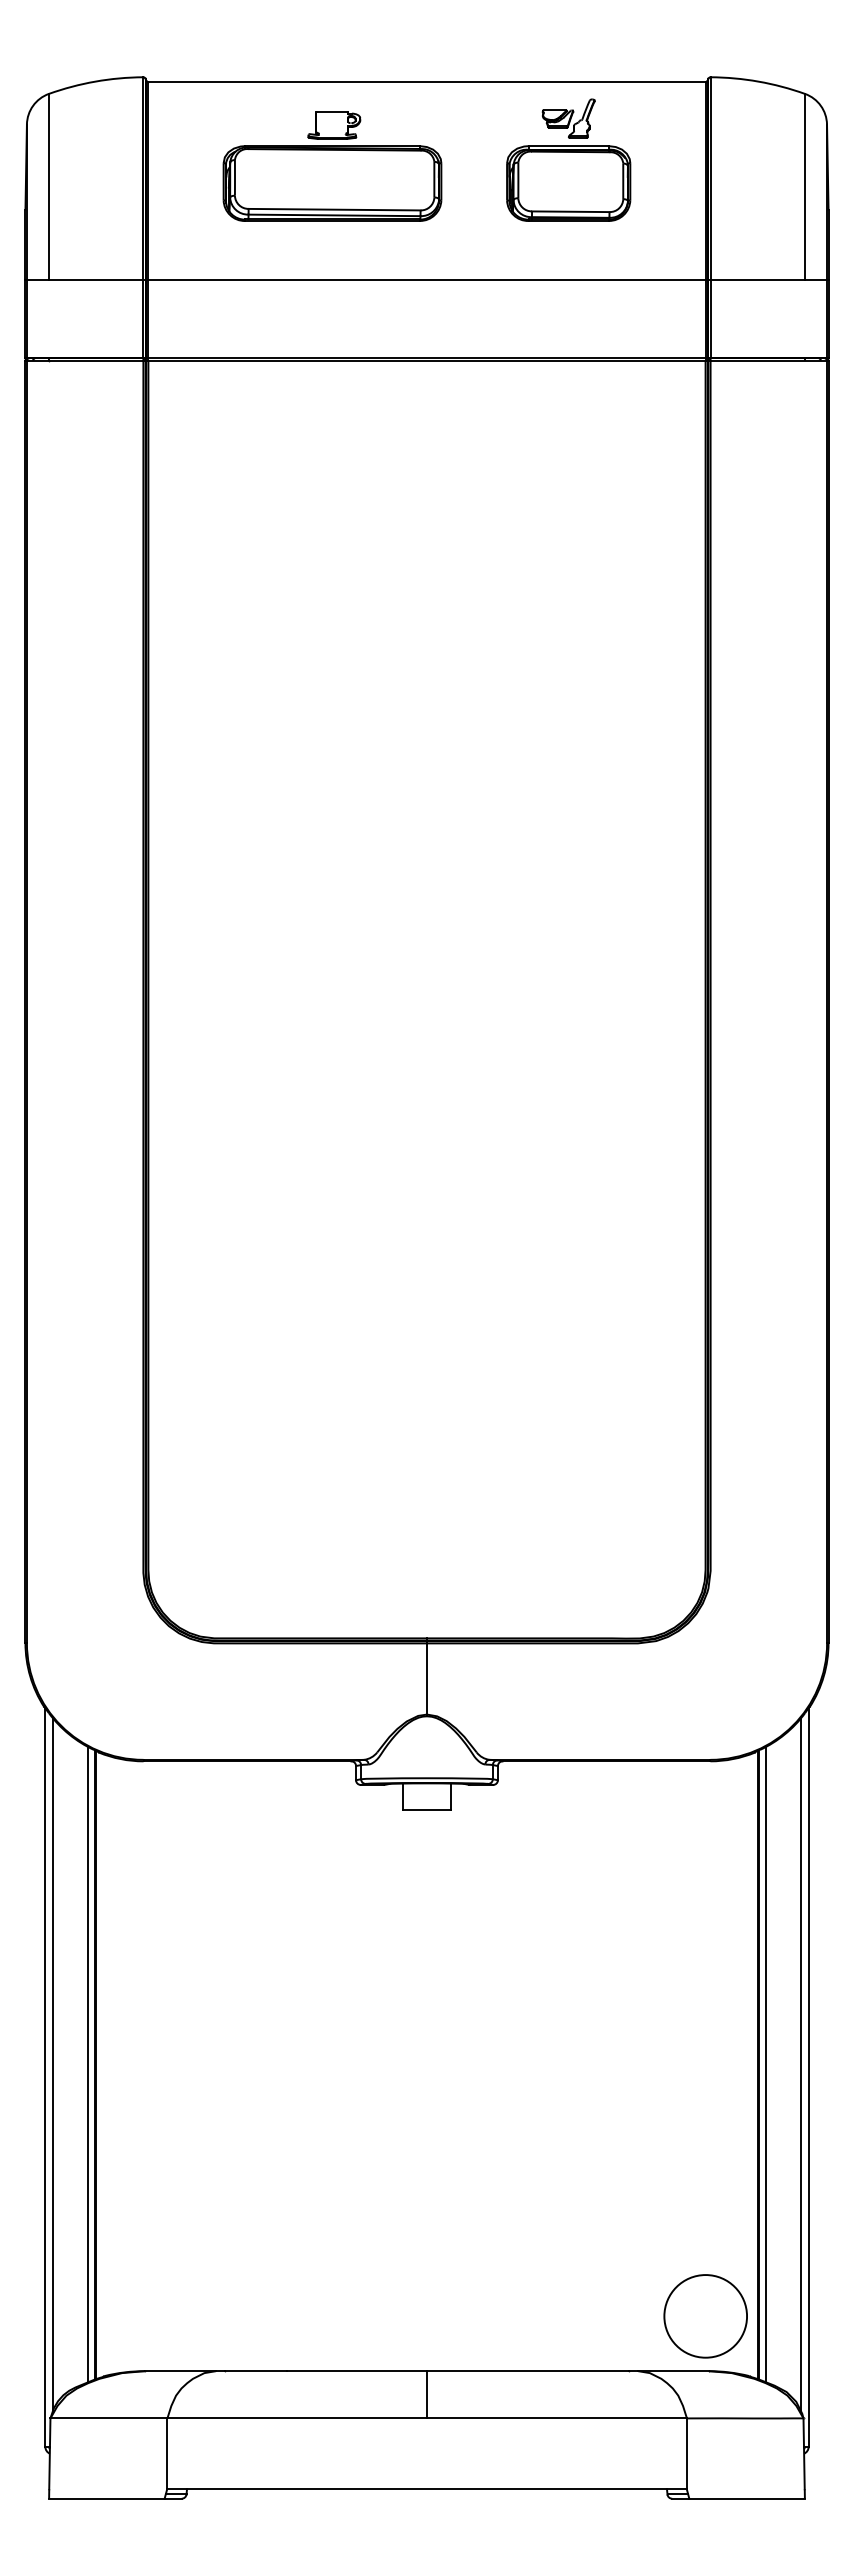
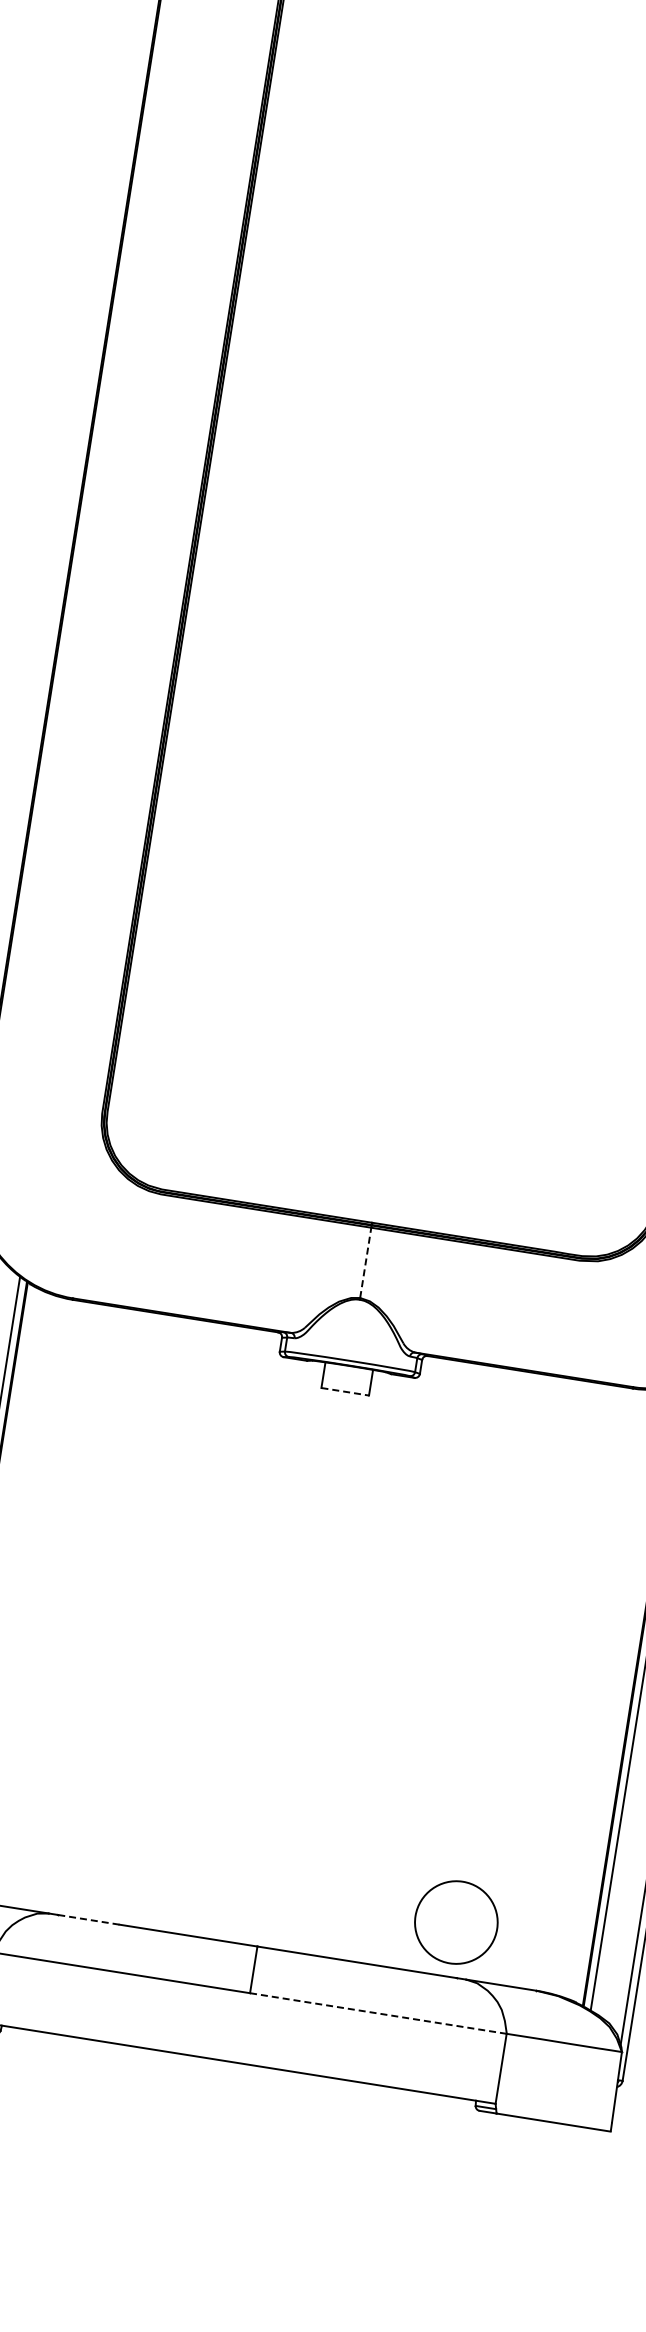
line: (427, 1678) -> (366, 1262), solid -> dashed
line: (427, 1809) -> (345, 1391), solid -> dashed
circle: (705, 2316) -> (456, 1922), moved
line: (255, 2371) -> (88, 1920), solid -> dashed
line: (556, 2418) -> (377, 2013), solid -> dashed

